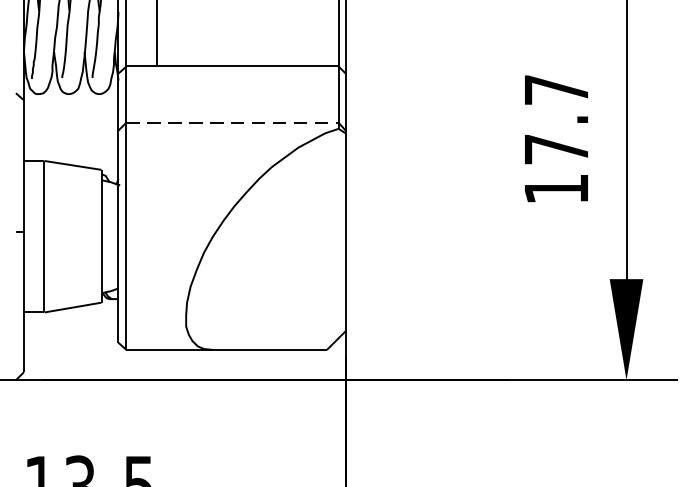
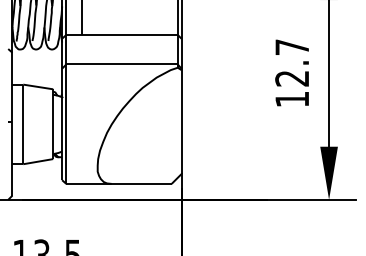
line: (233, 122) -> (122, 64), dashed -> solid
text: (554, 149) -> (291, 78), 17.7 -> 12.7

